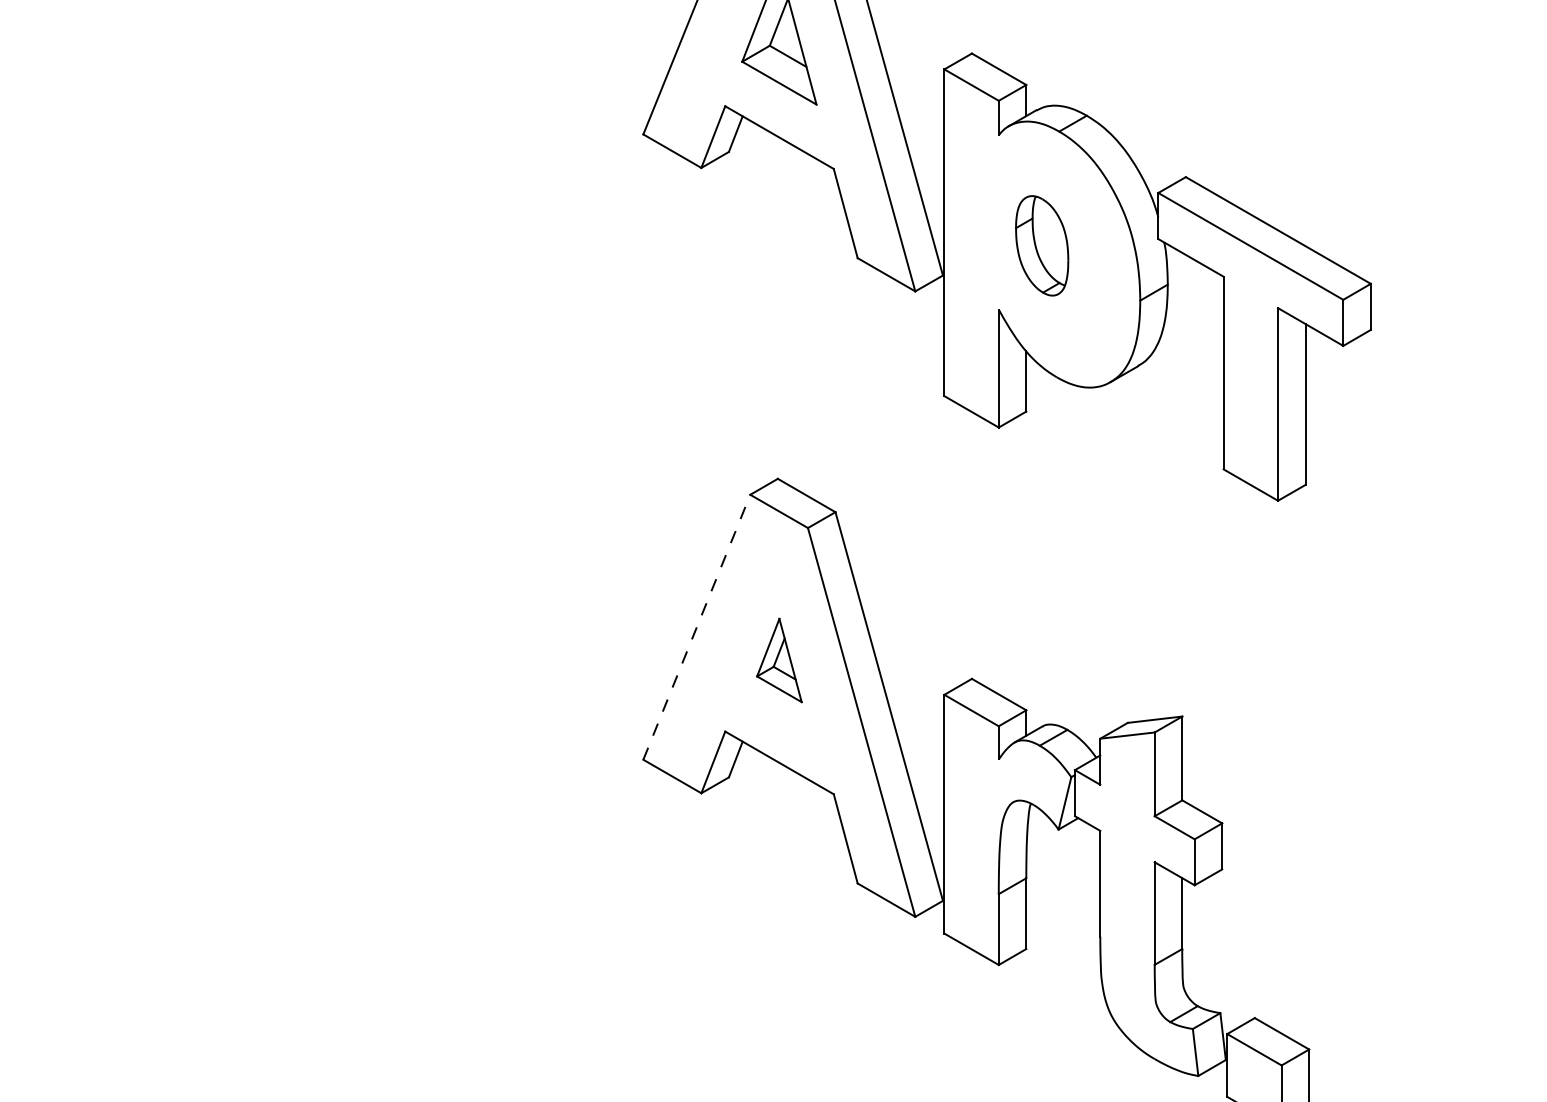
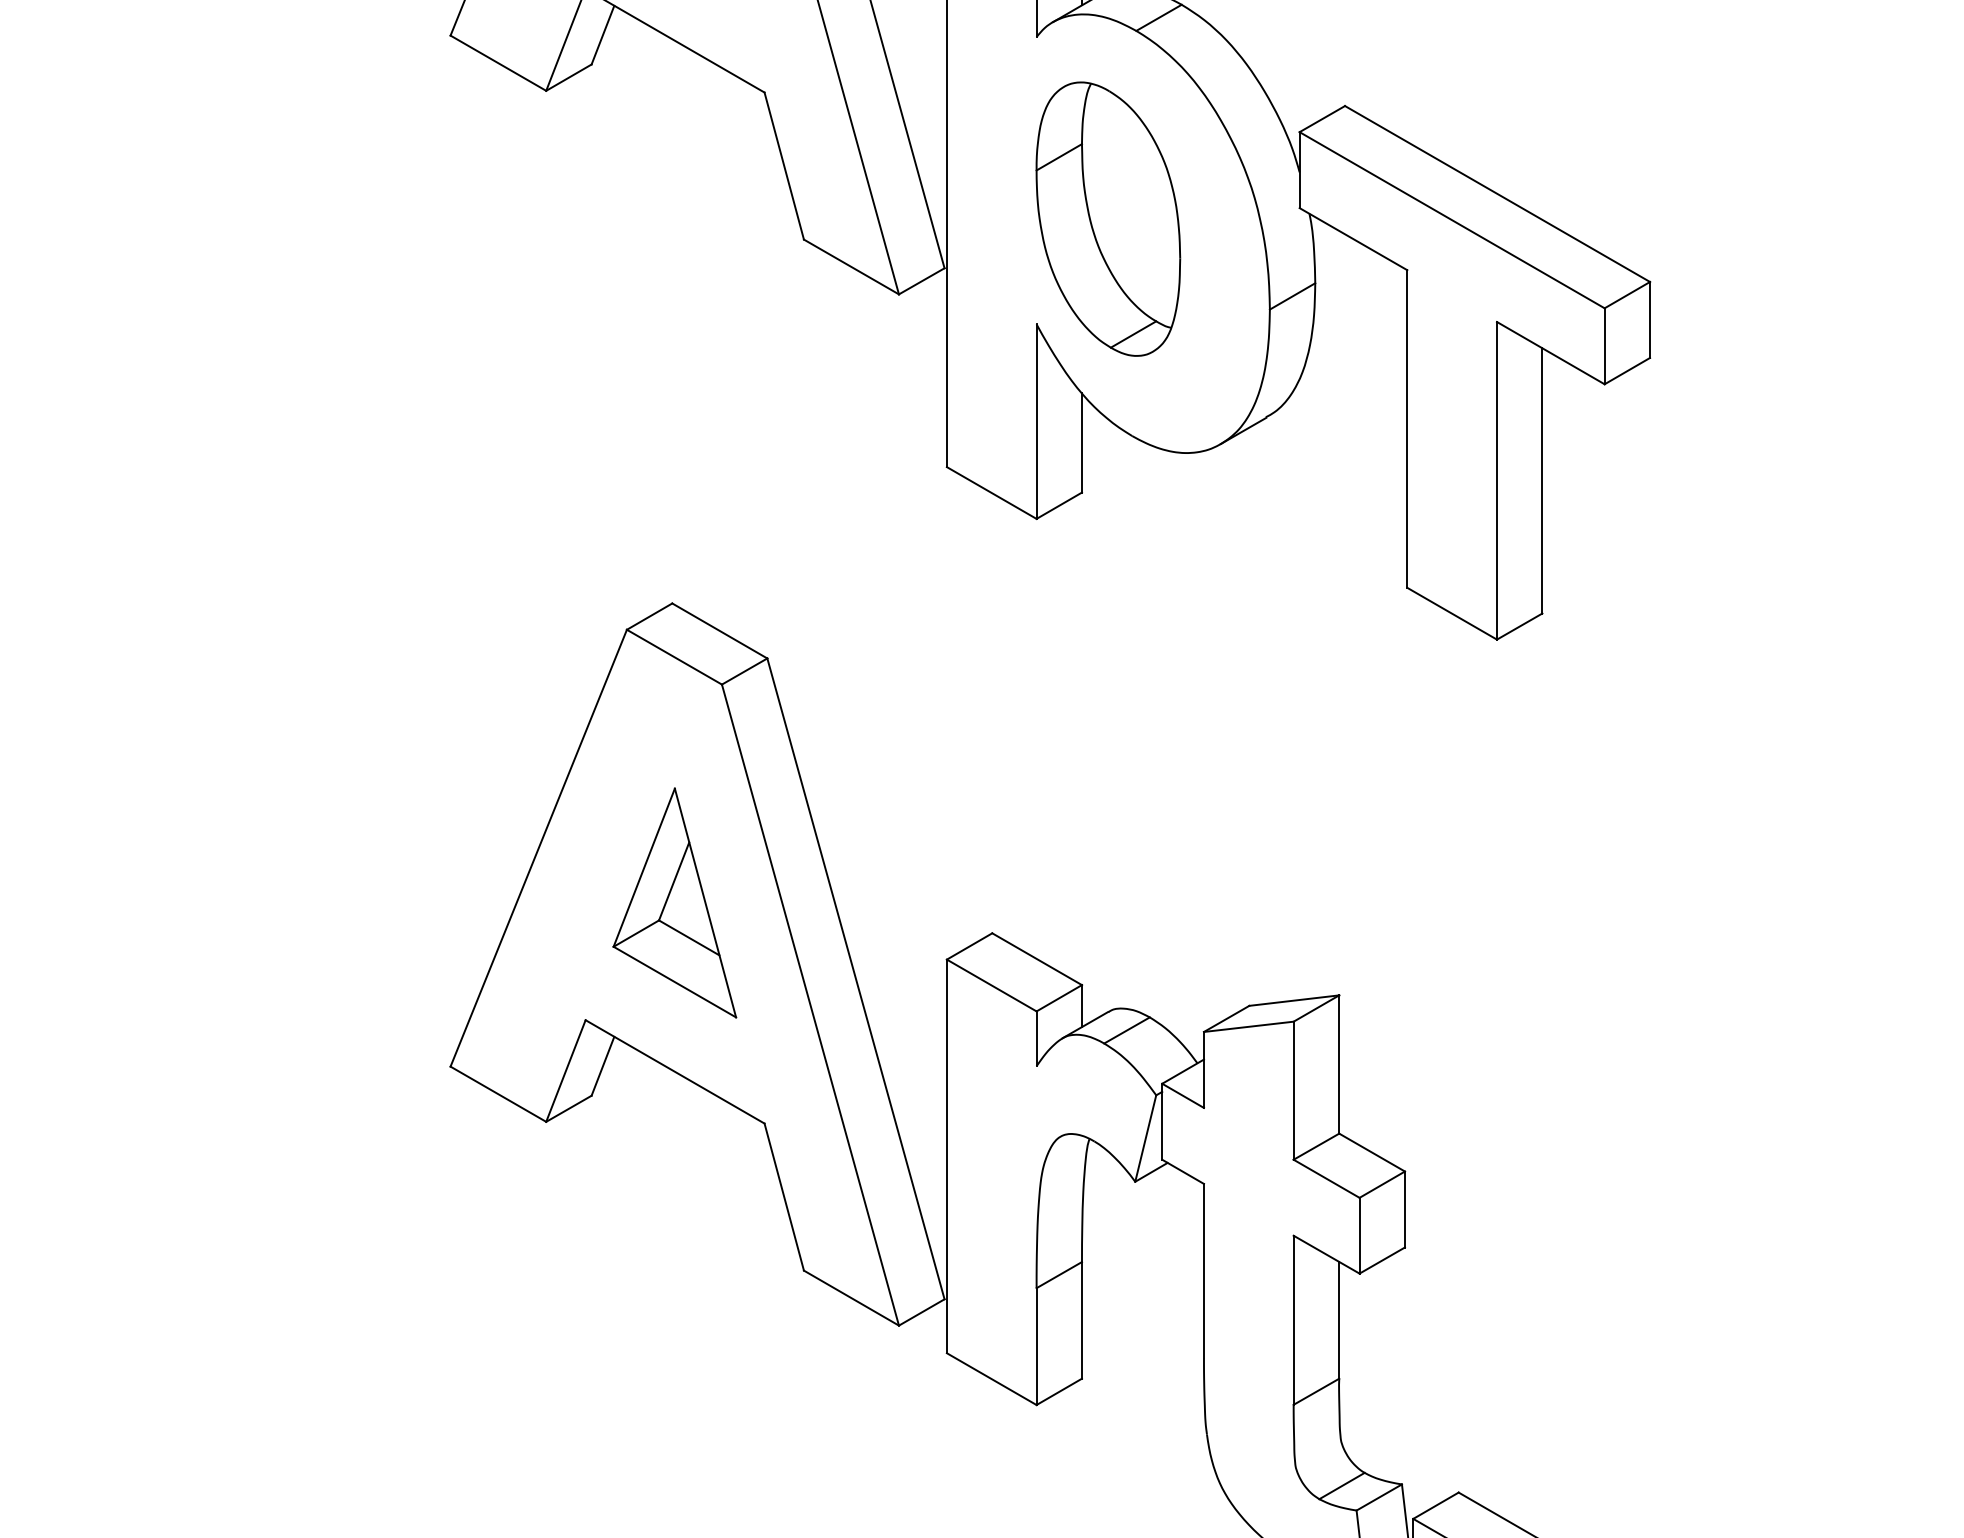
part: (1041, 245) -> (1107, 218), size x1.67
line: (696, 627) -> (538, 848), dashed -> solid
part: (779, 660) -> (675, 902), size x1.67

